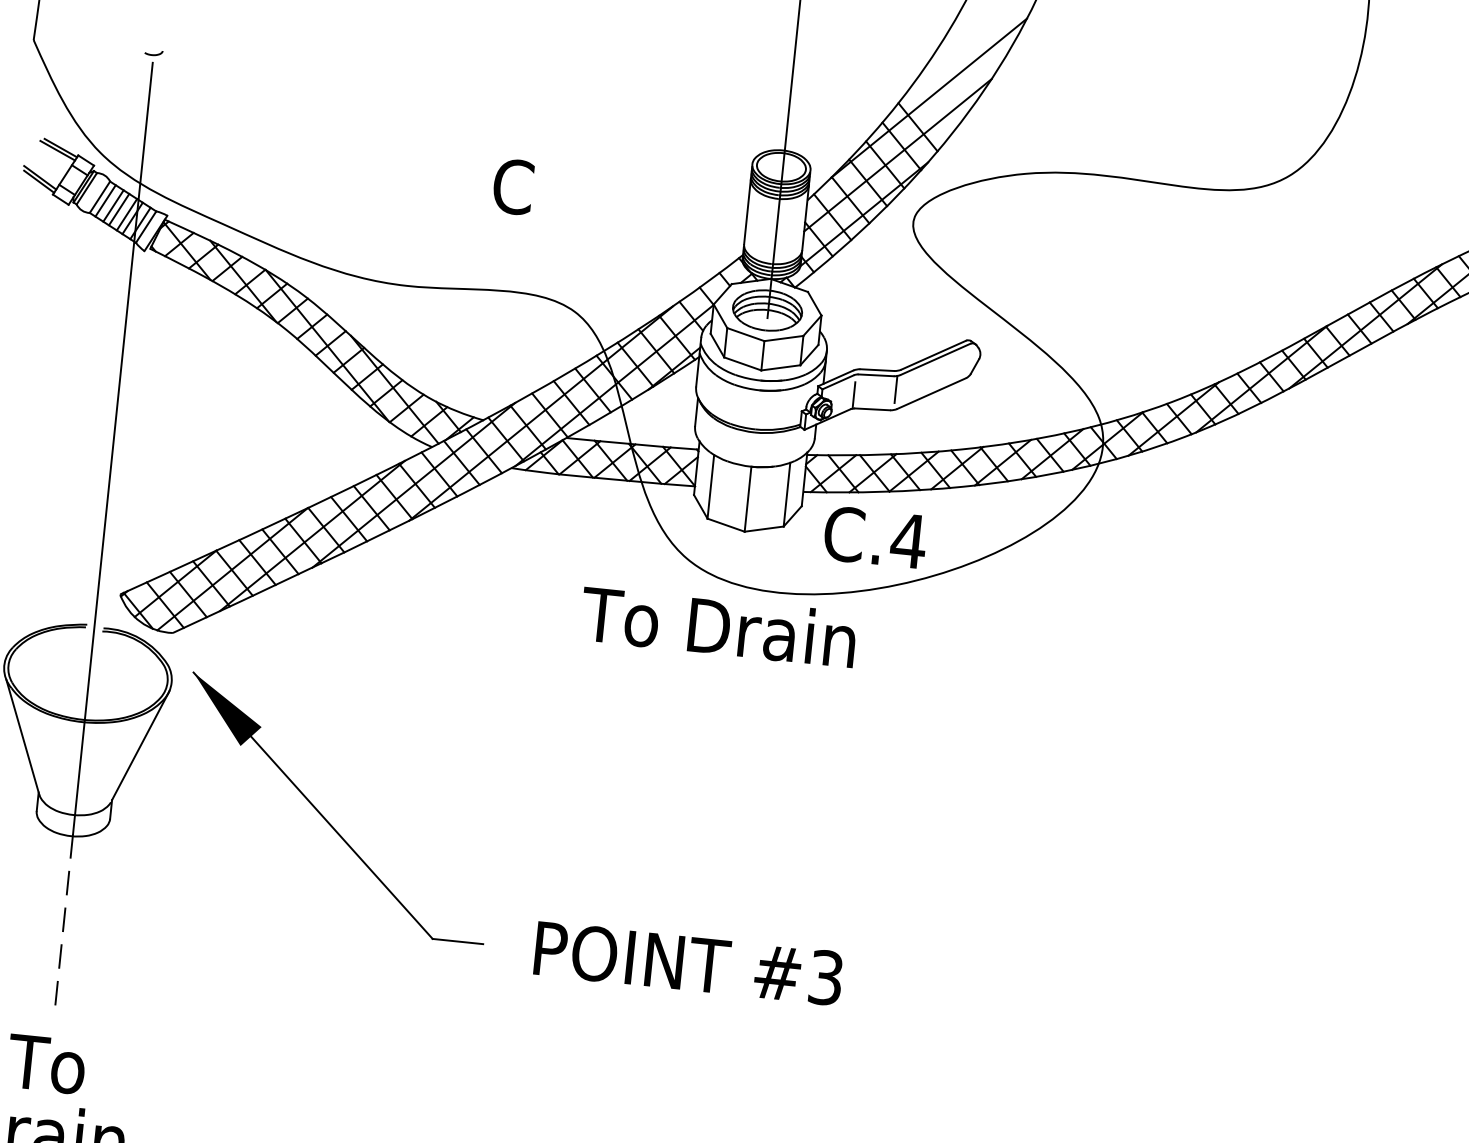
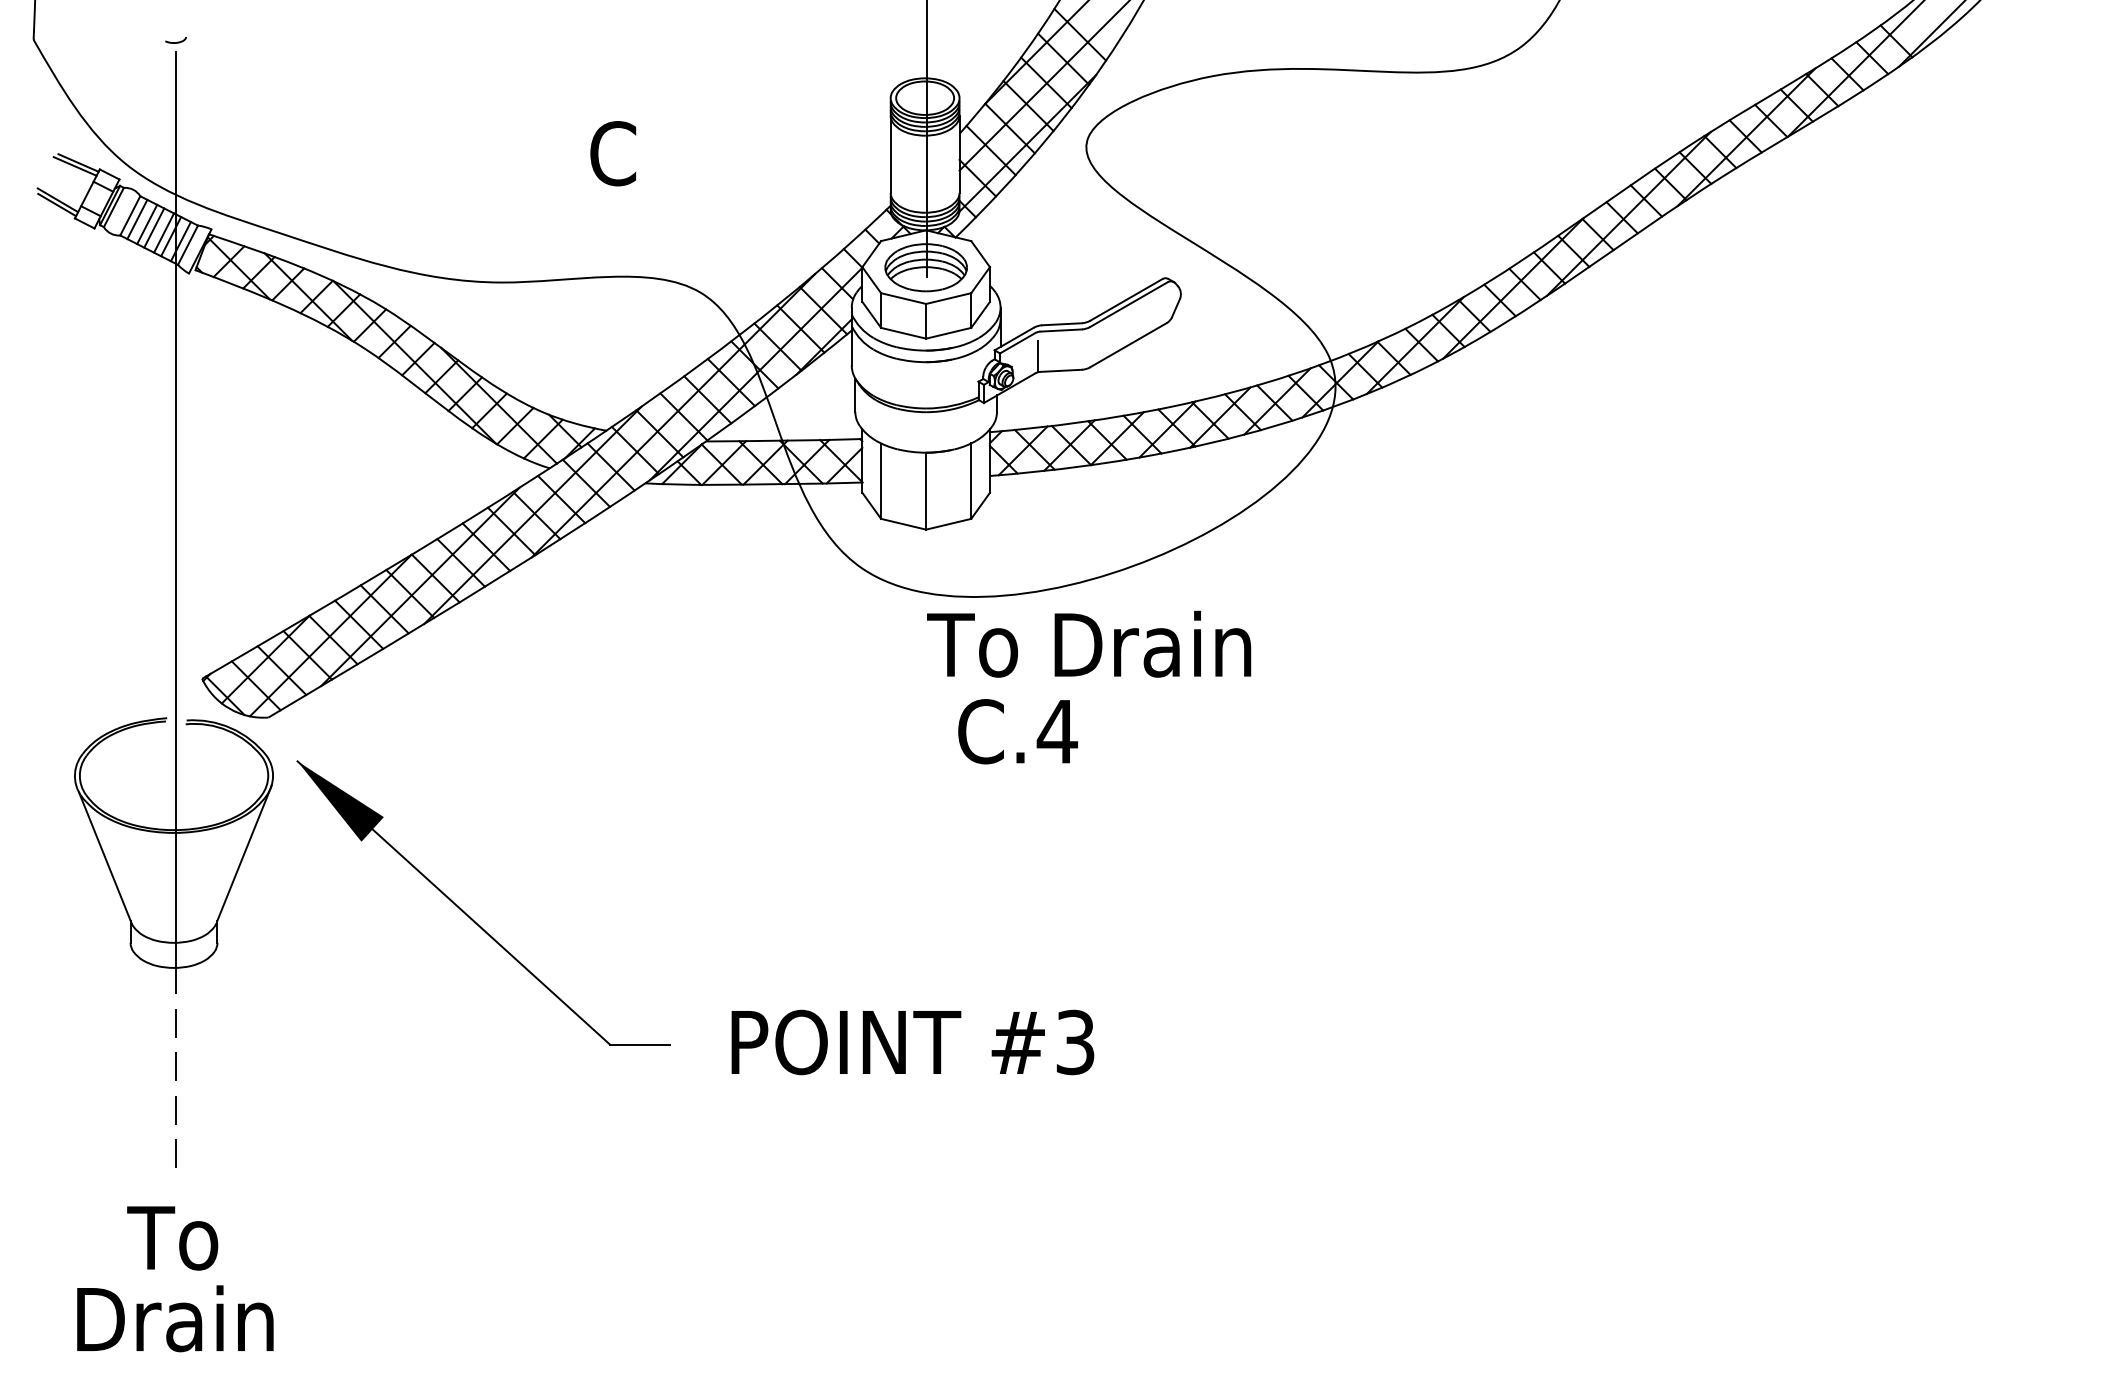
line: (896, 389) -> (1086, 344), removed
text: (874, 537) -> (1017, 731), moved
text: (718, 626) -> (1089, 643), moved

